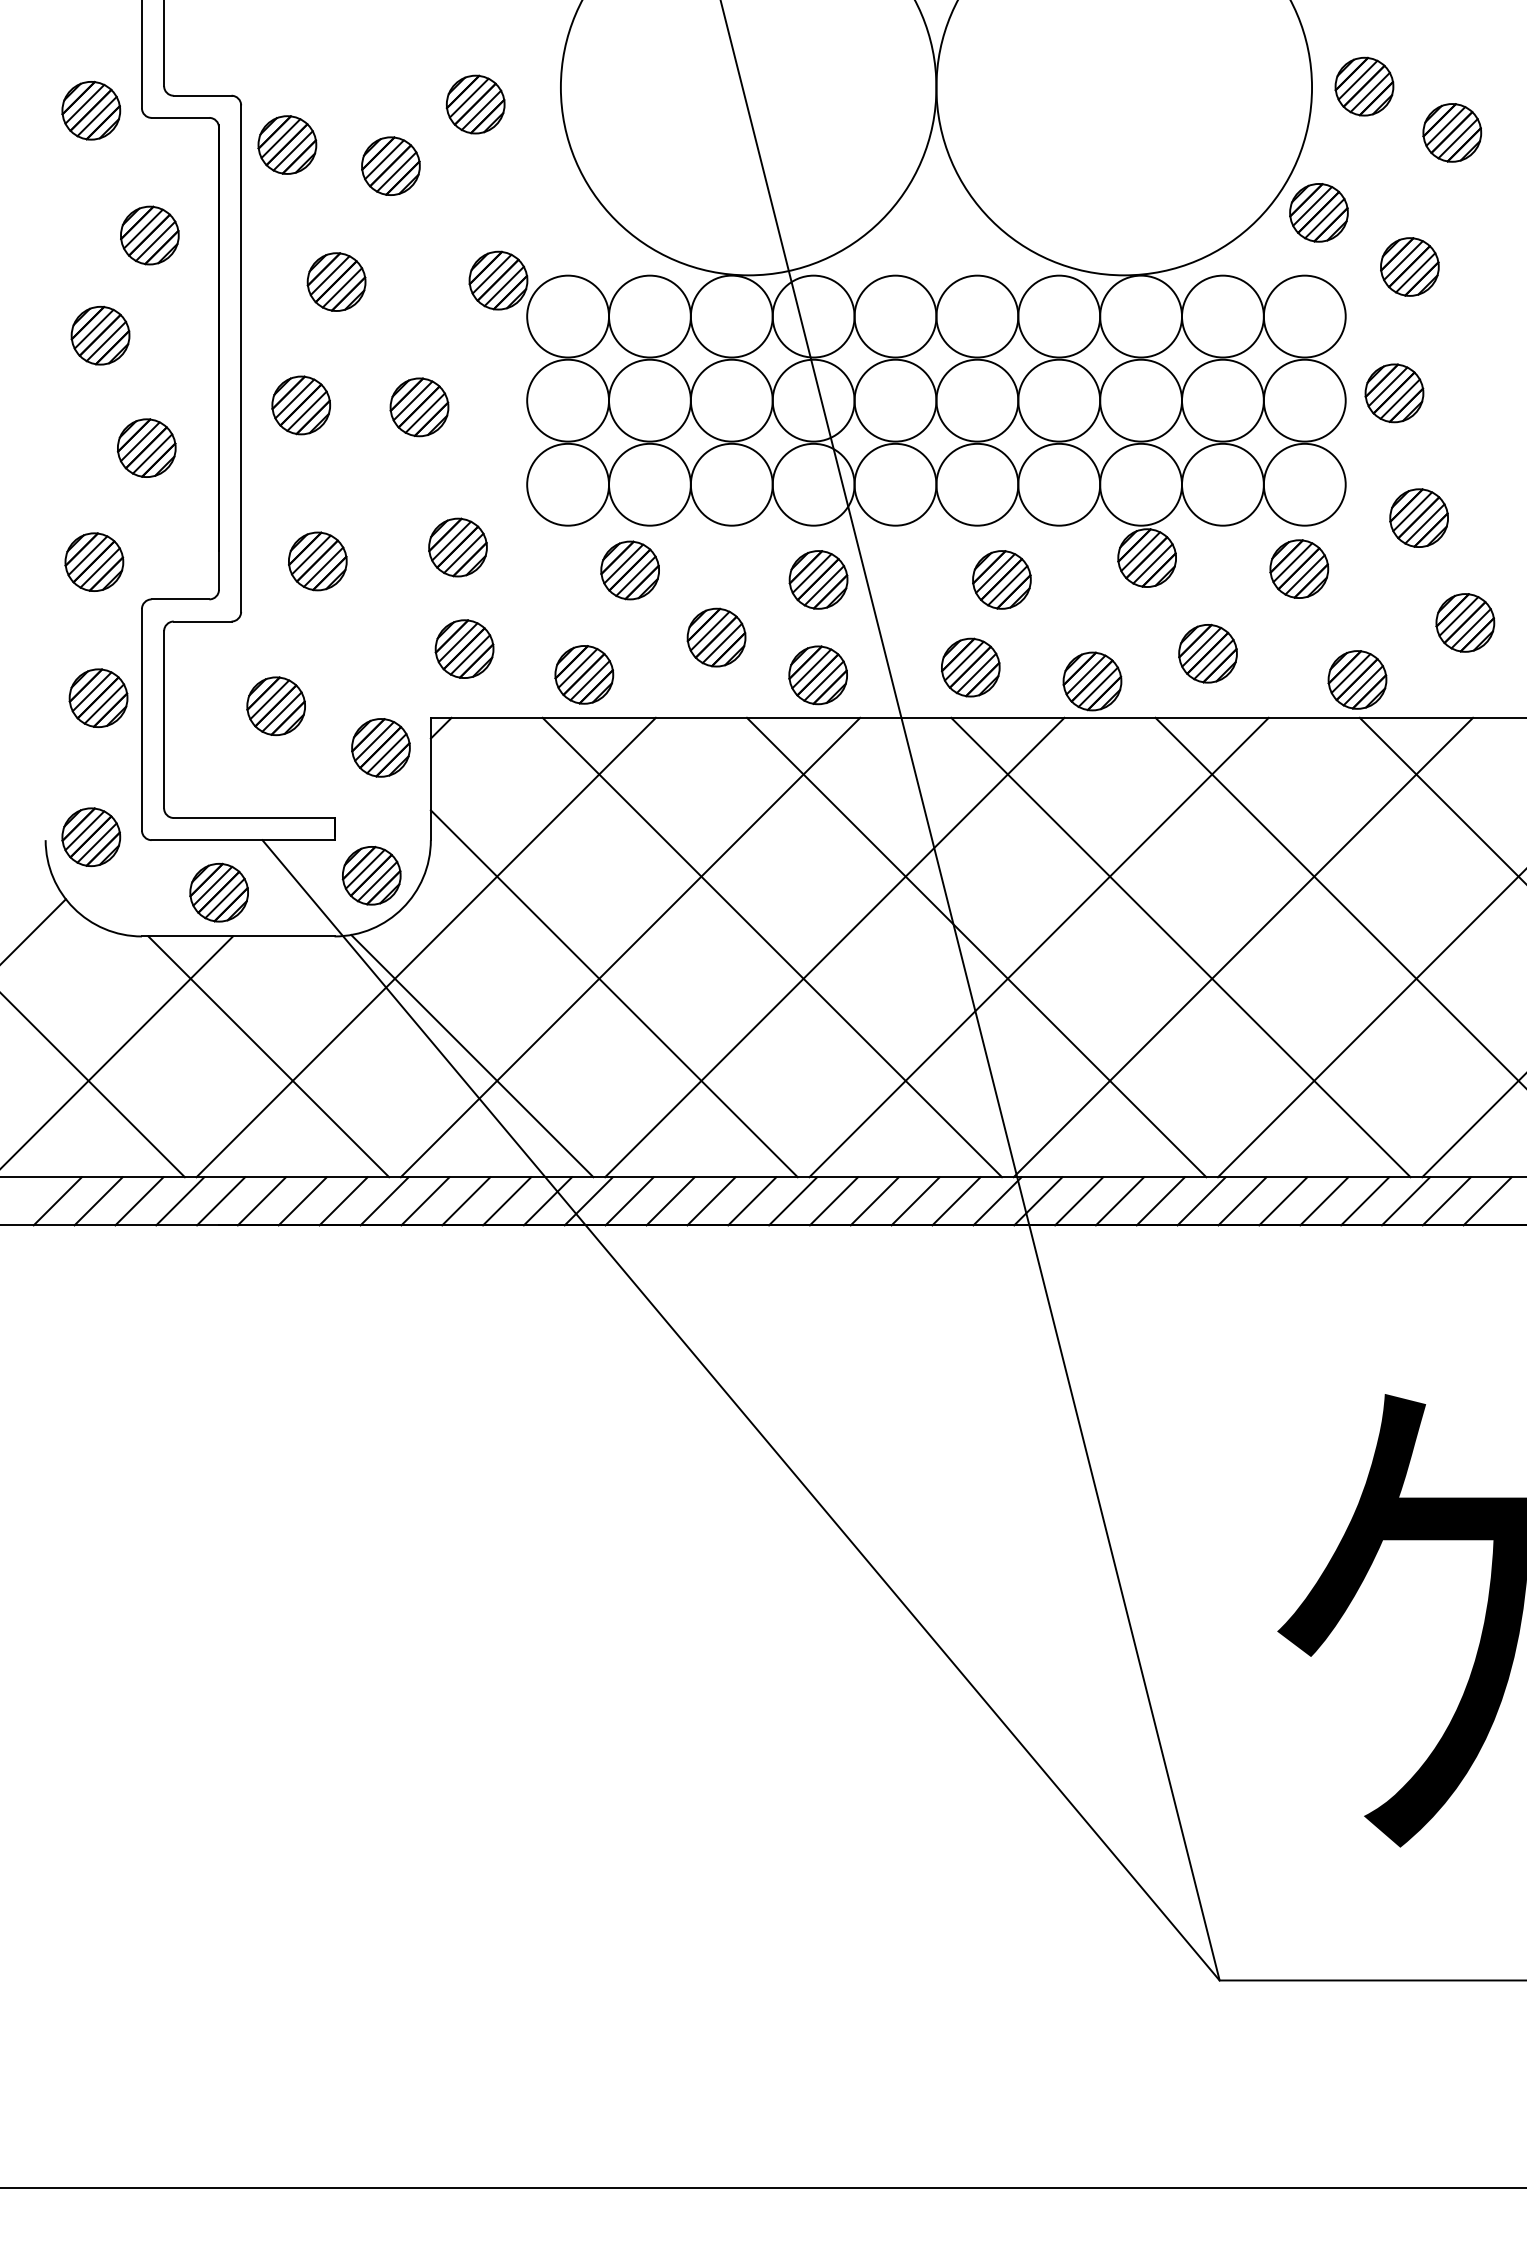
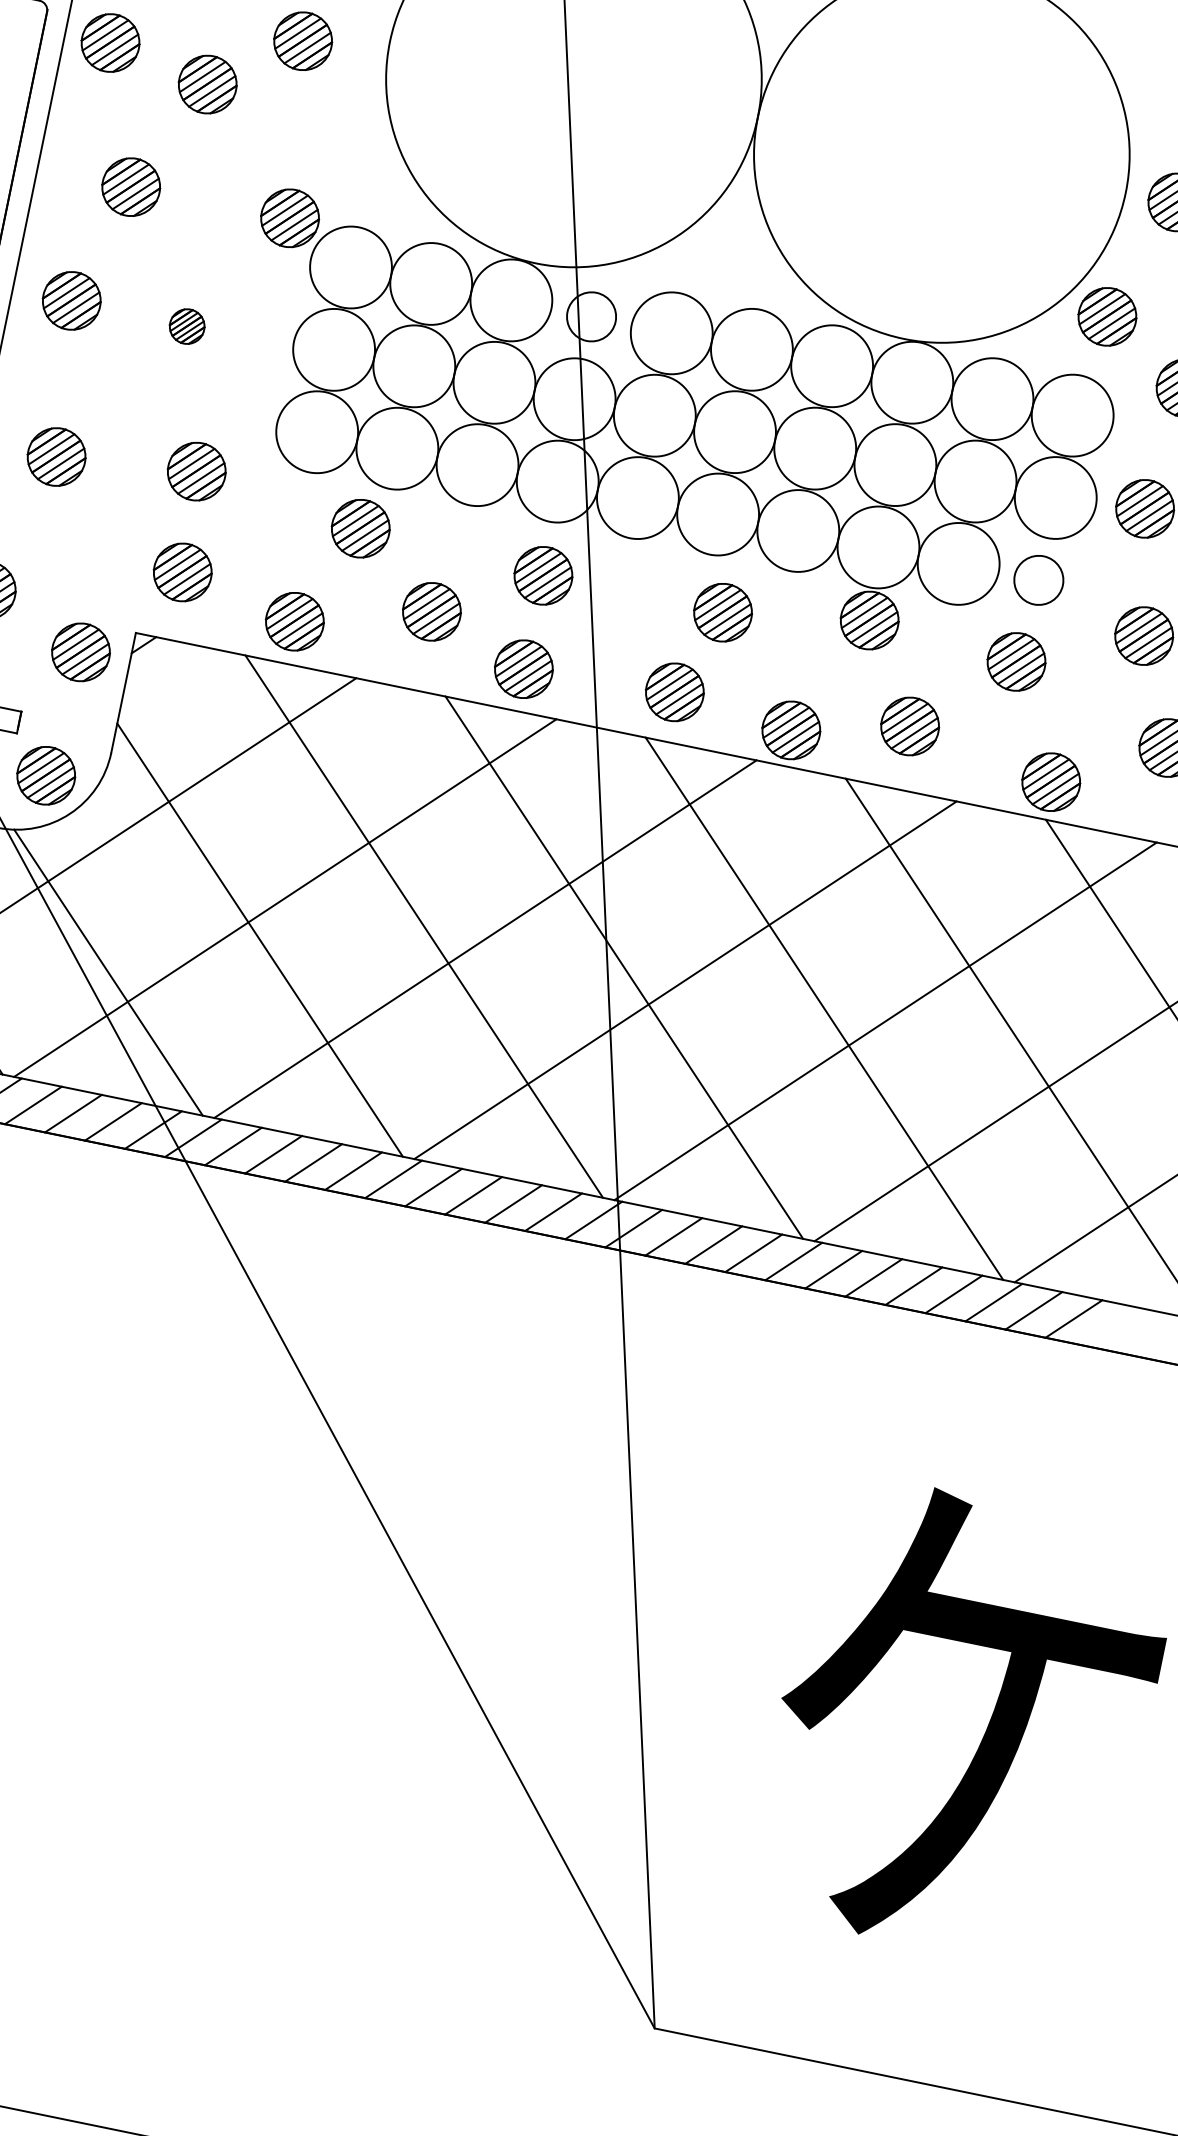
circle: (813, 316) -> (591, 316), size x0.6
part: (419, 407) -> (187, 326), size x0.6
circle: (1304, 484) -> (1038, 580), size x0.6

